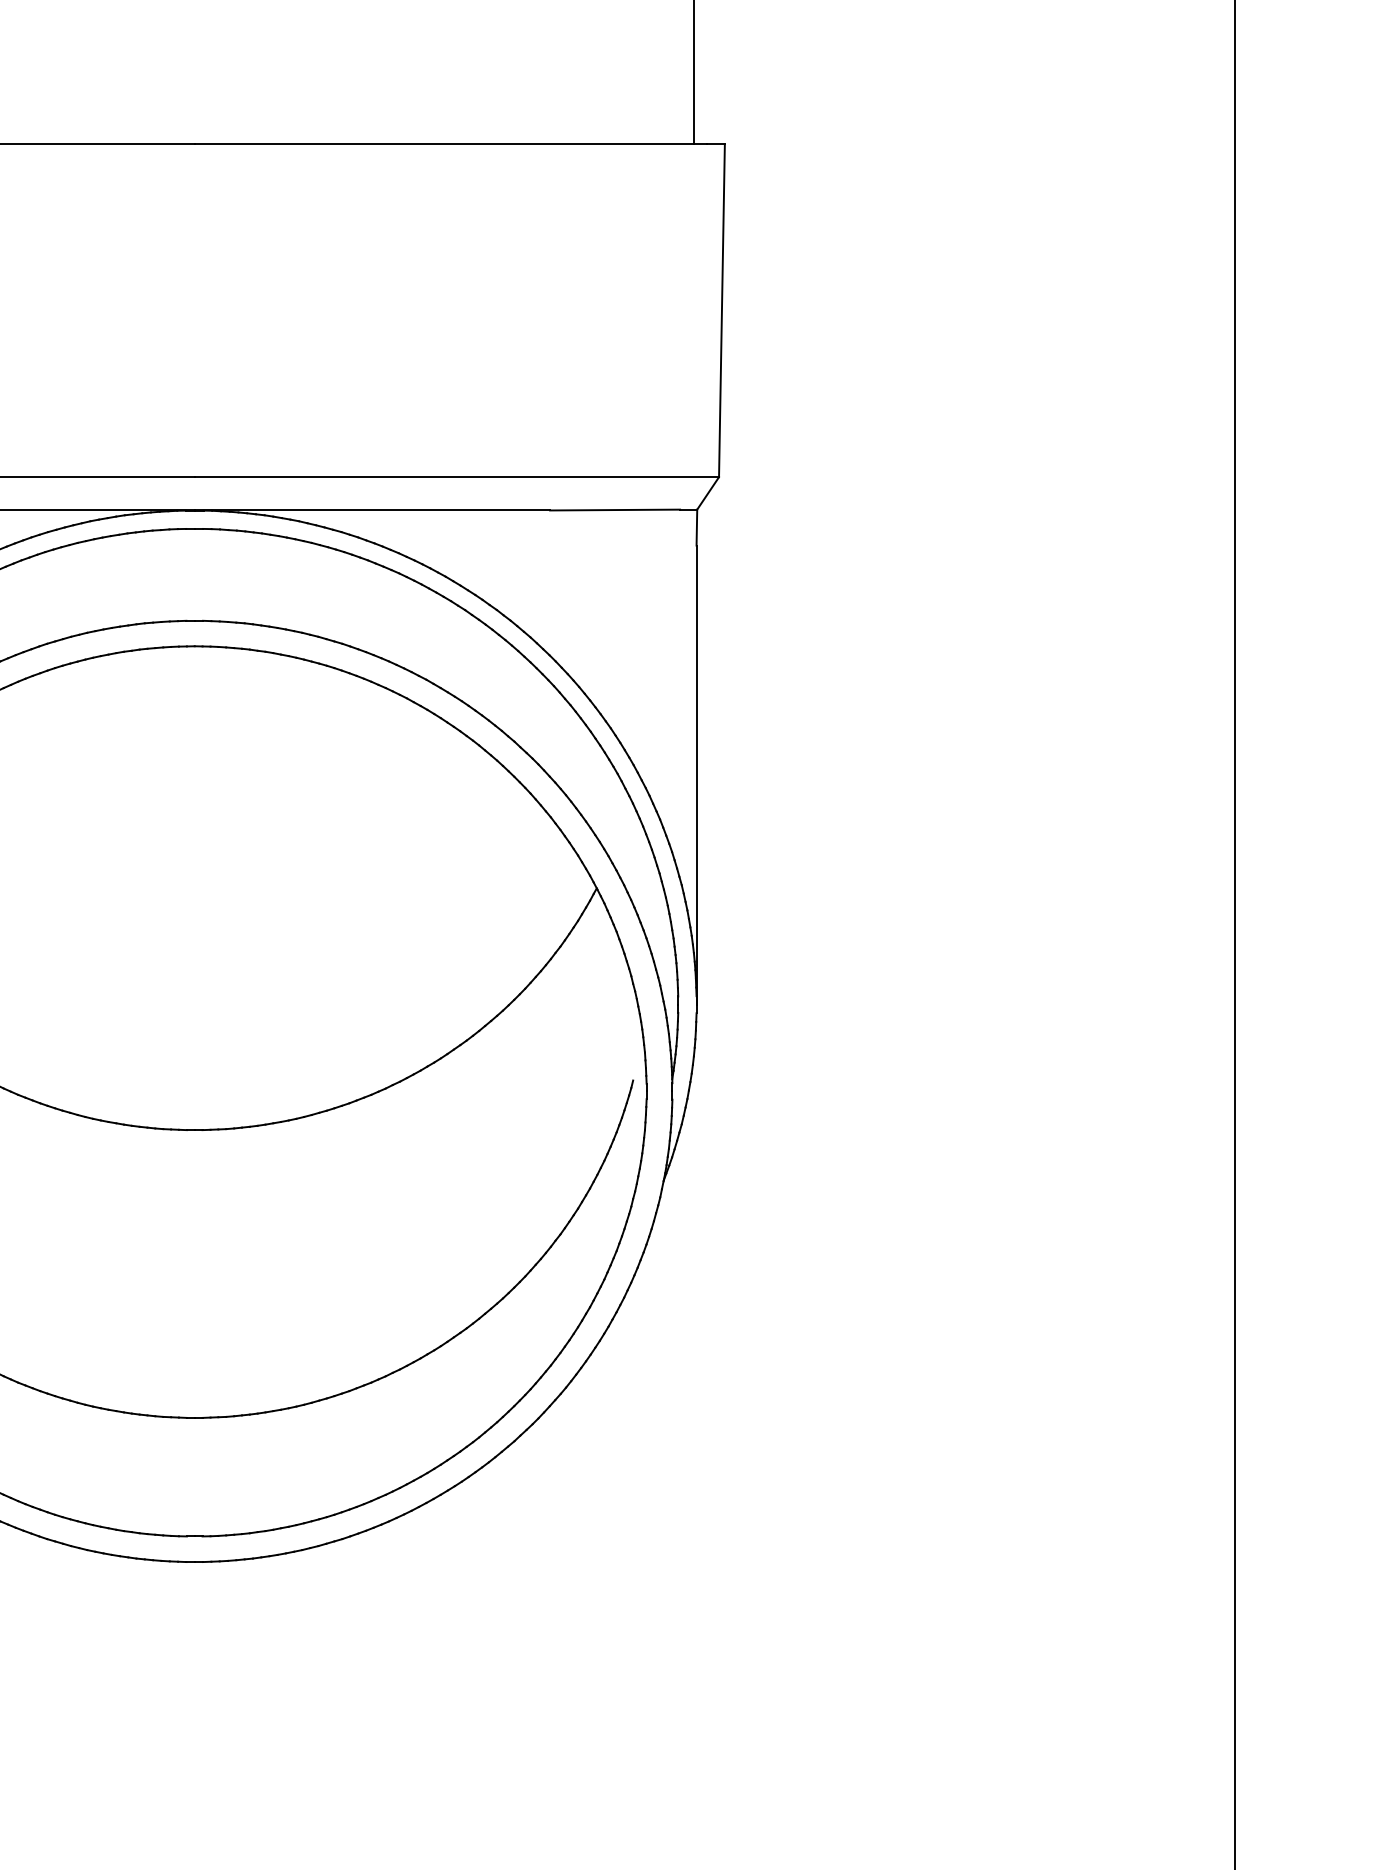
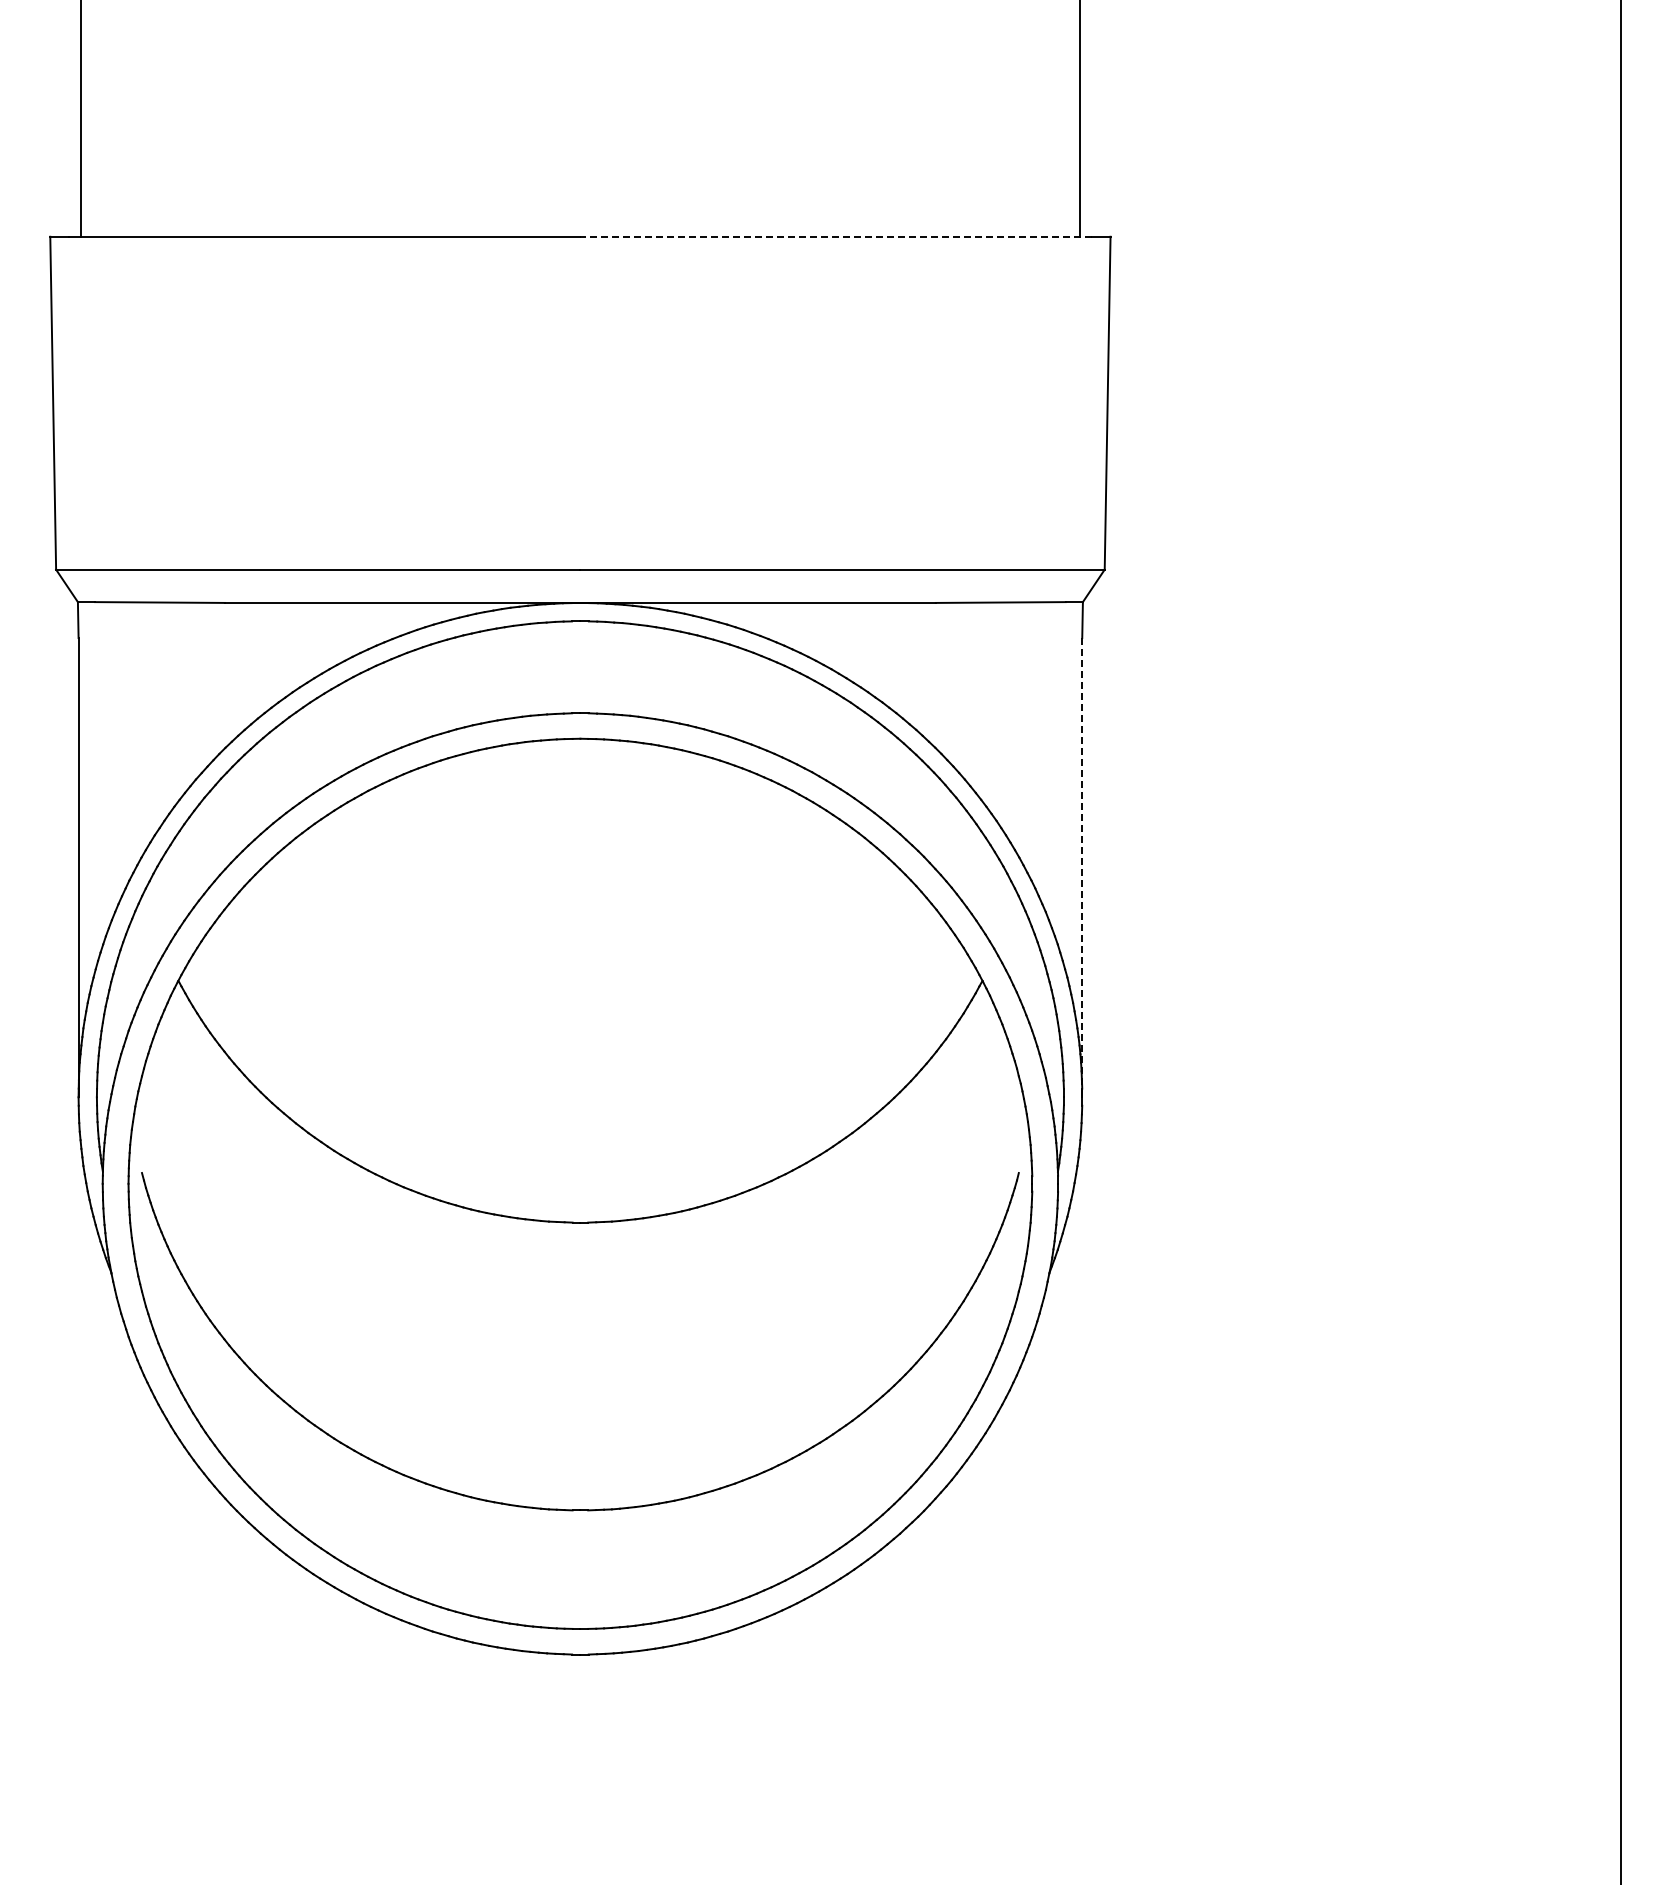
line: (450, 144) -> (836, 236), solid -> dashed
line: (696, 775) -> (1082, 867), solid -> dashed

